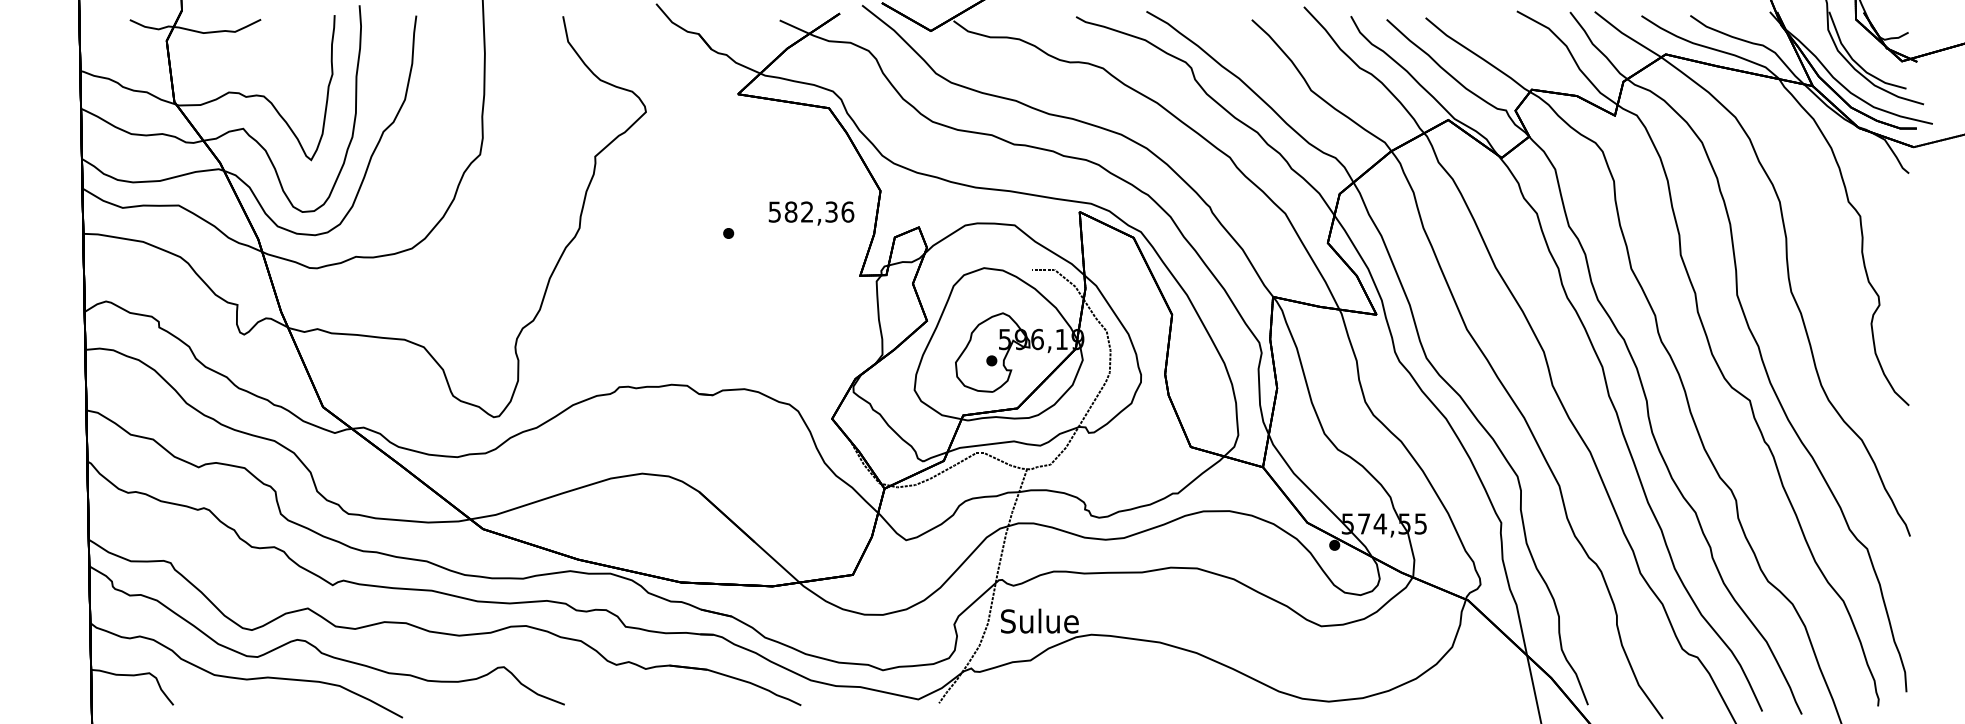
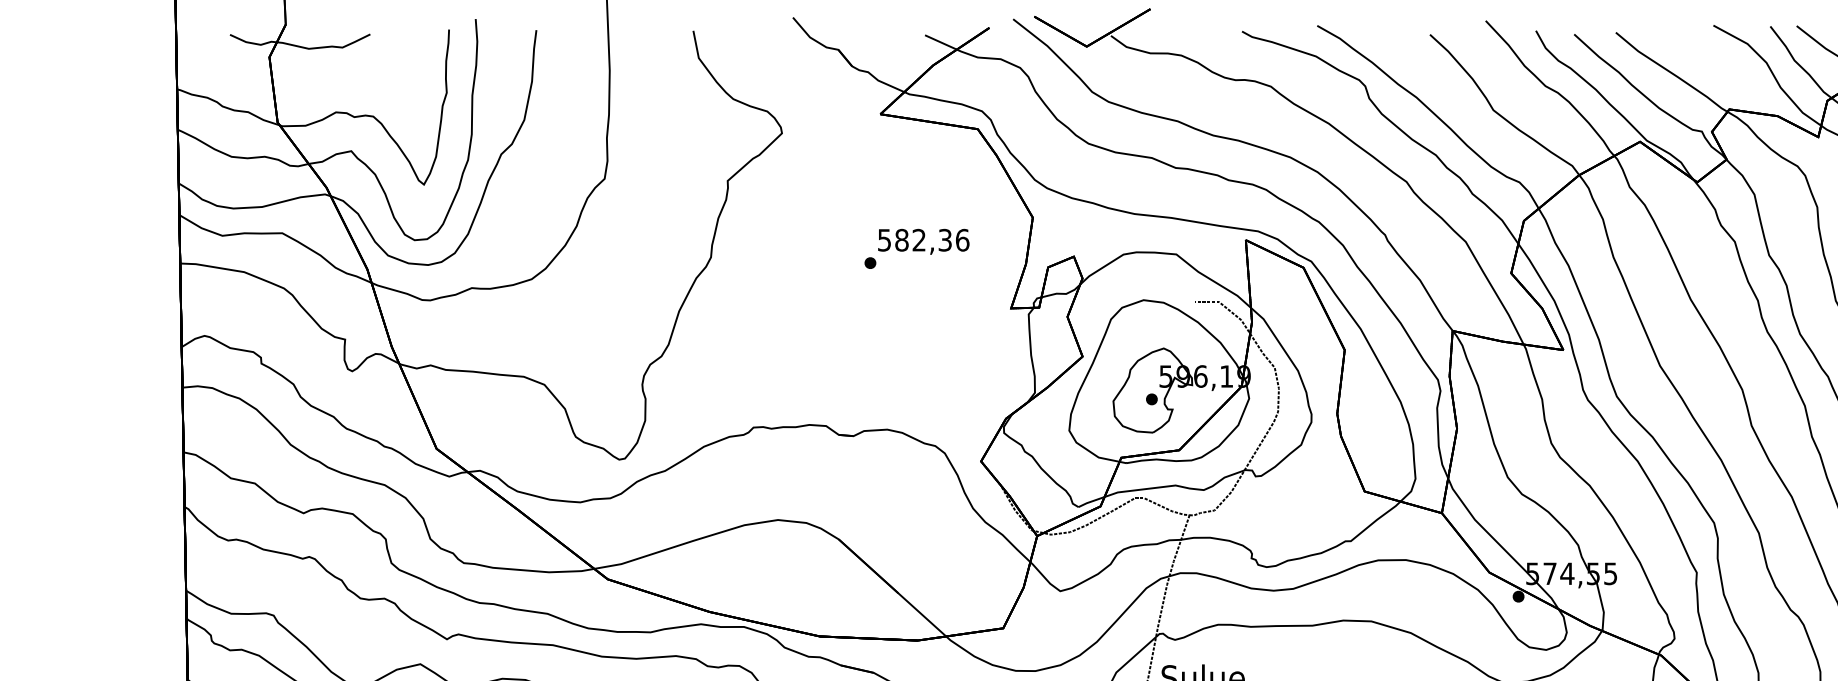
text: (811, 213) -> (923, 241), moved

